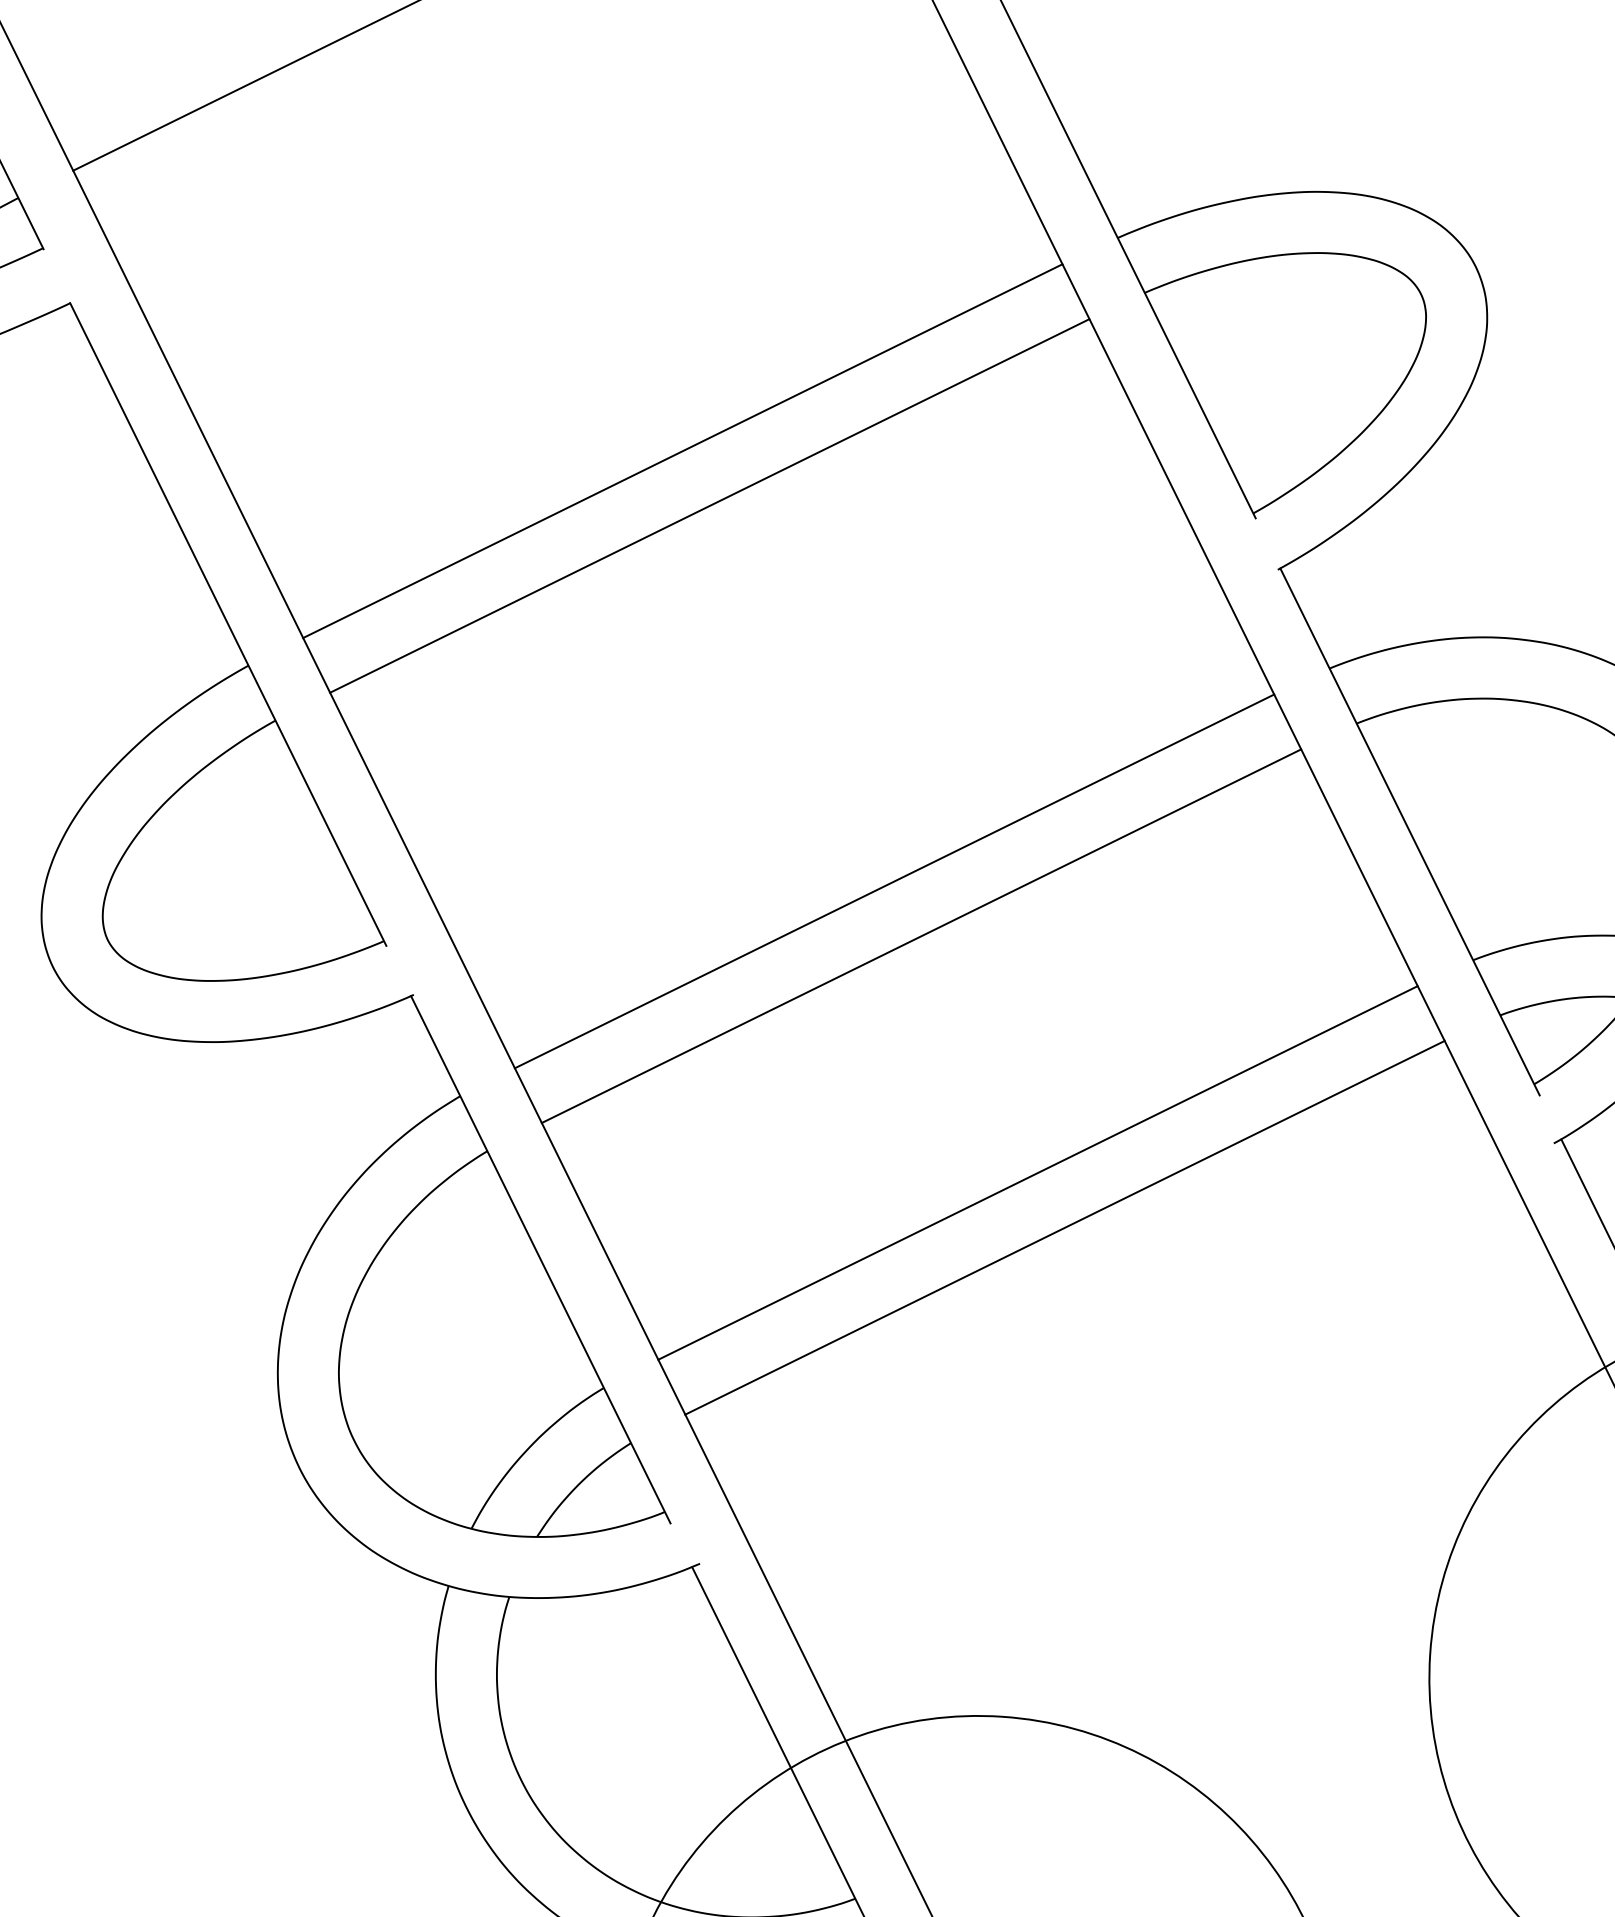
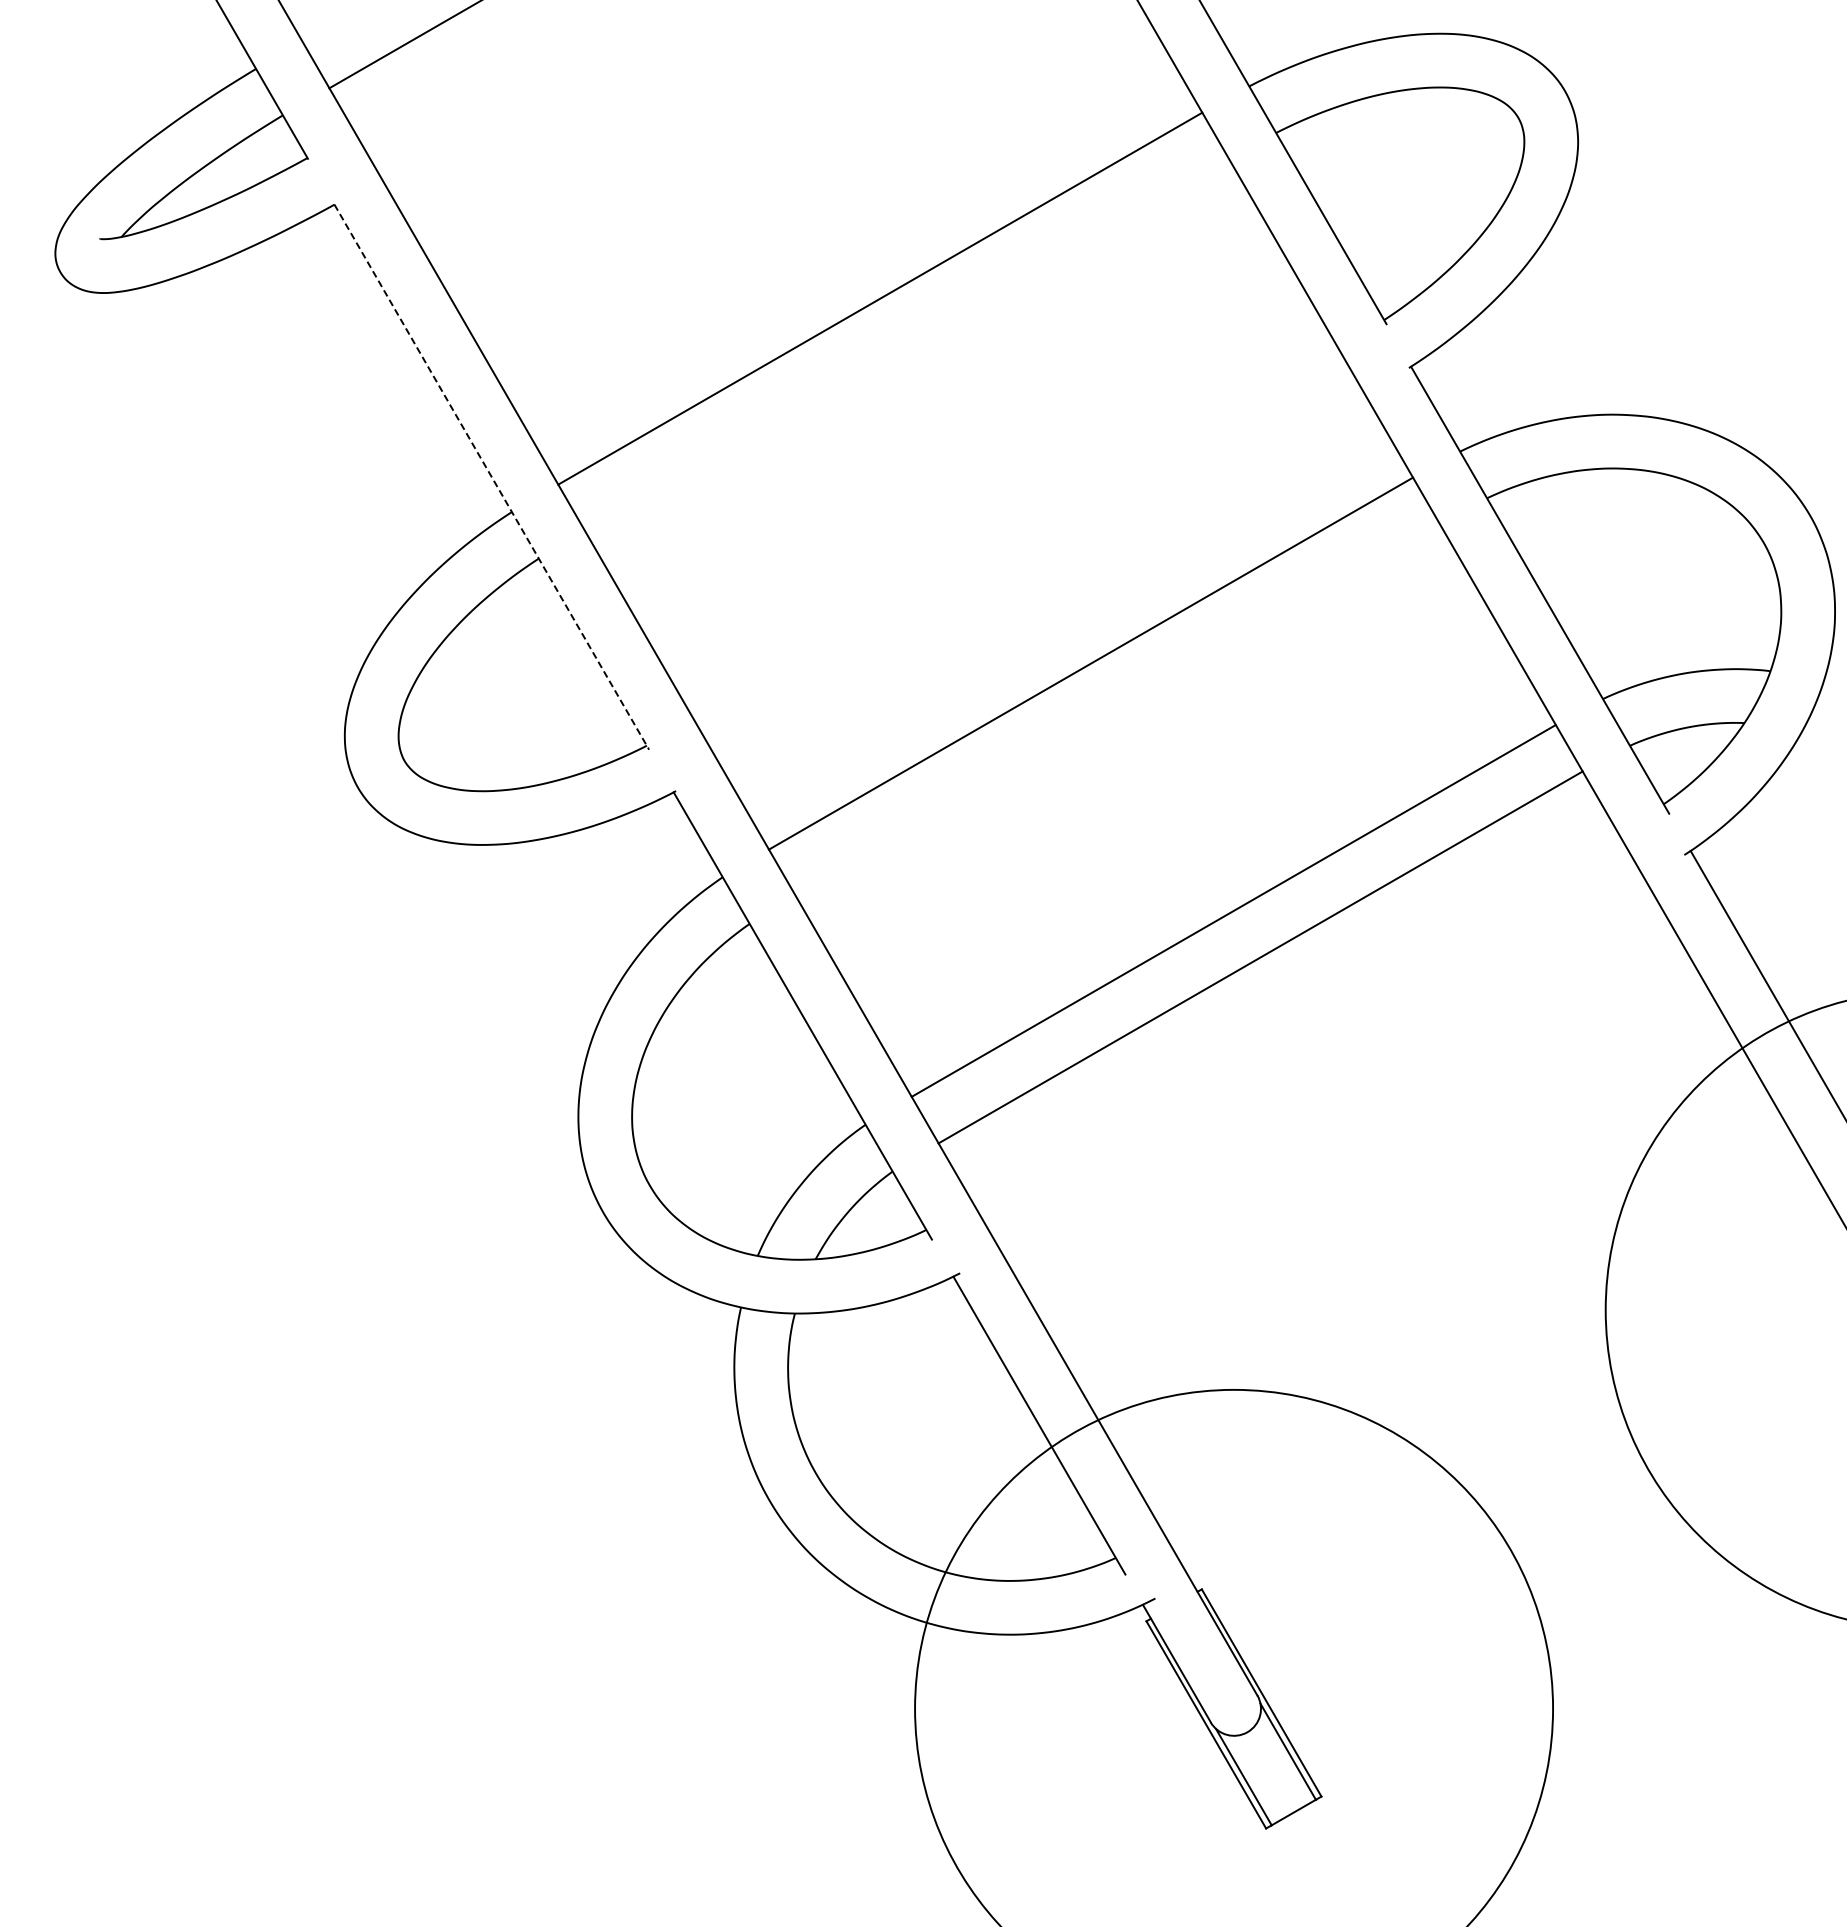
line: (710, 506) -> (907, 345), removed
line: (227, 624) -> (491, 477), solid -> dashed
line: (921, 936) -> (1117, 710), removed

